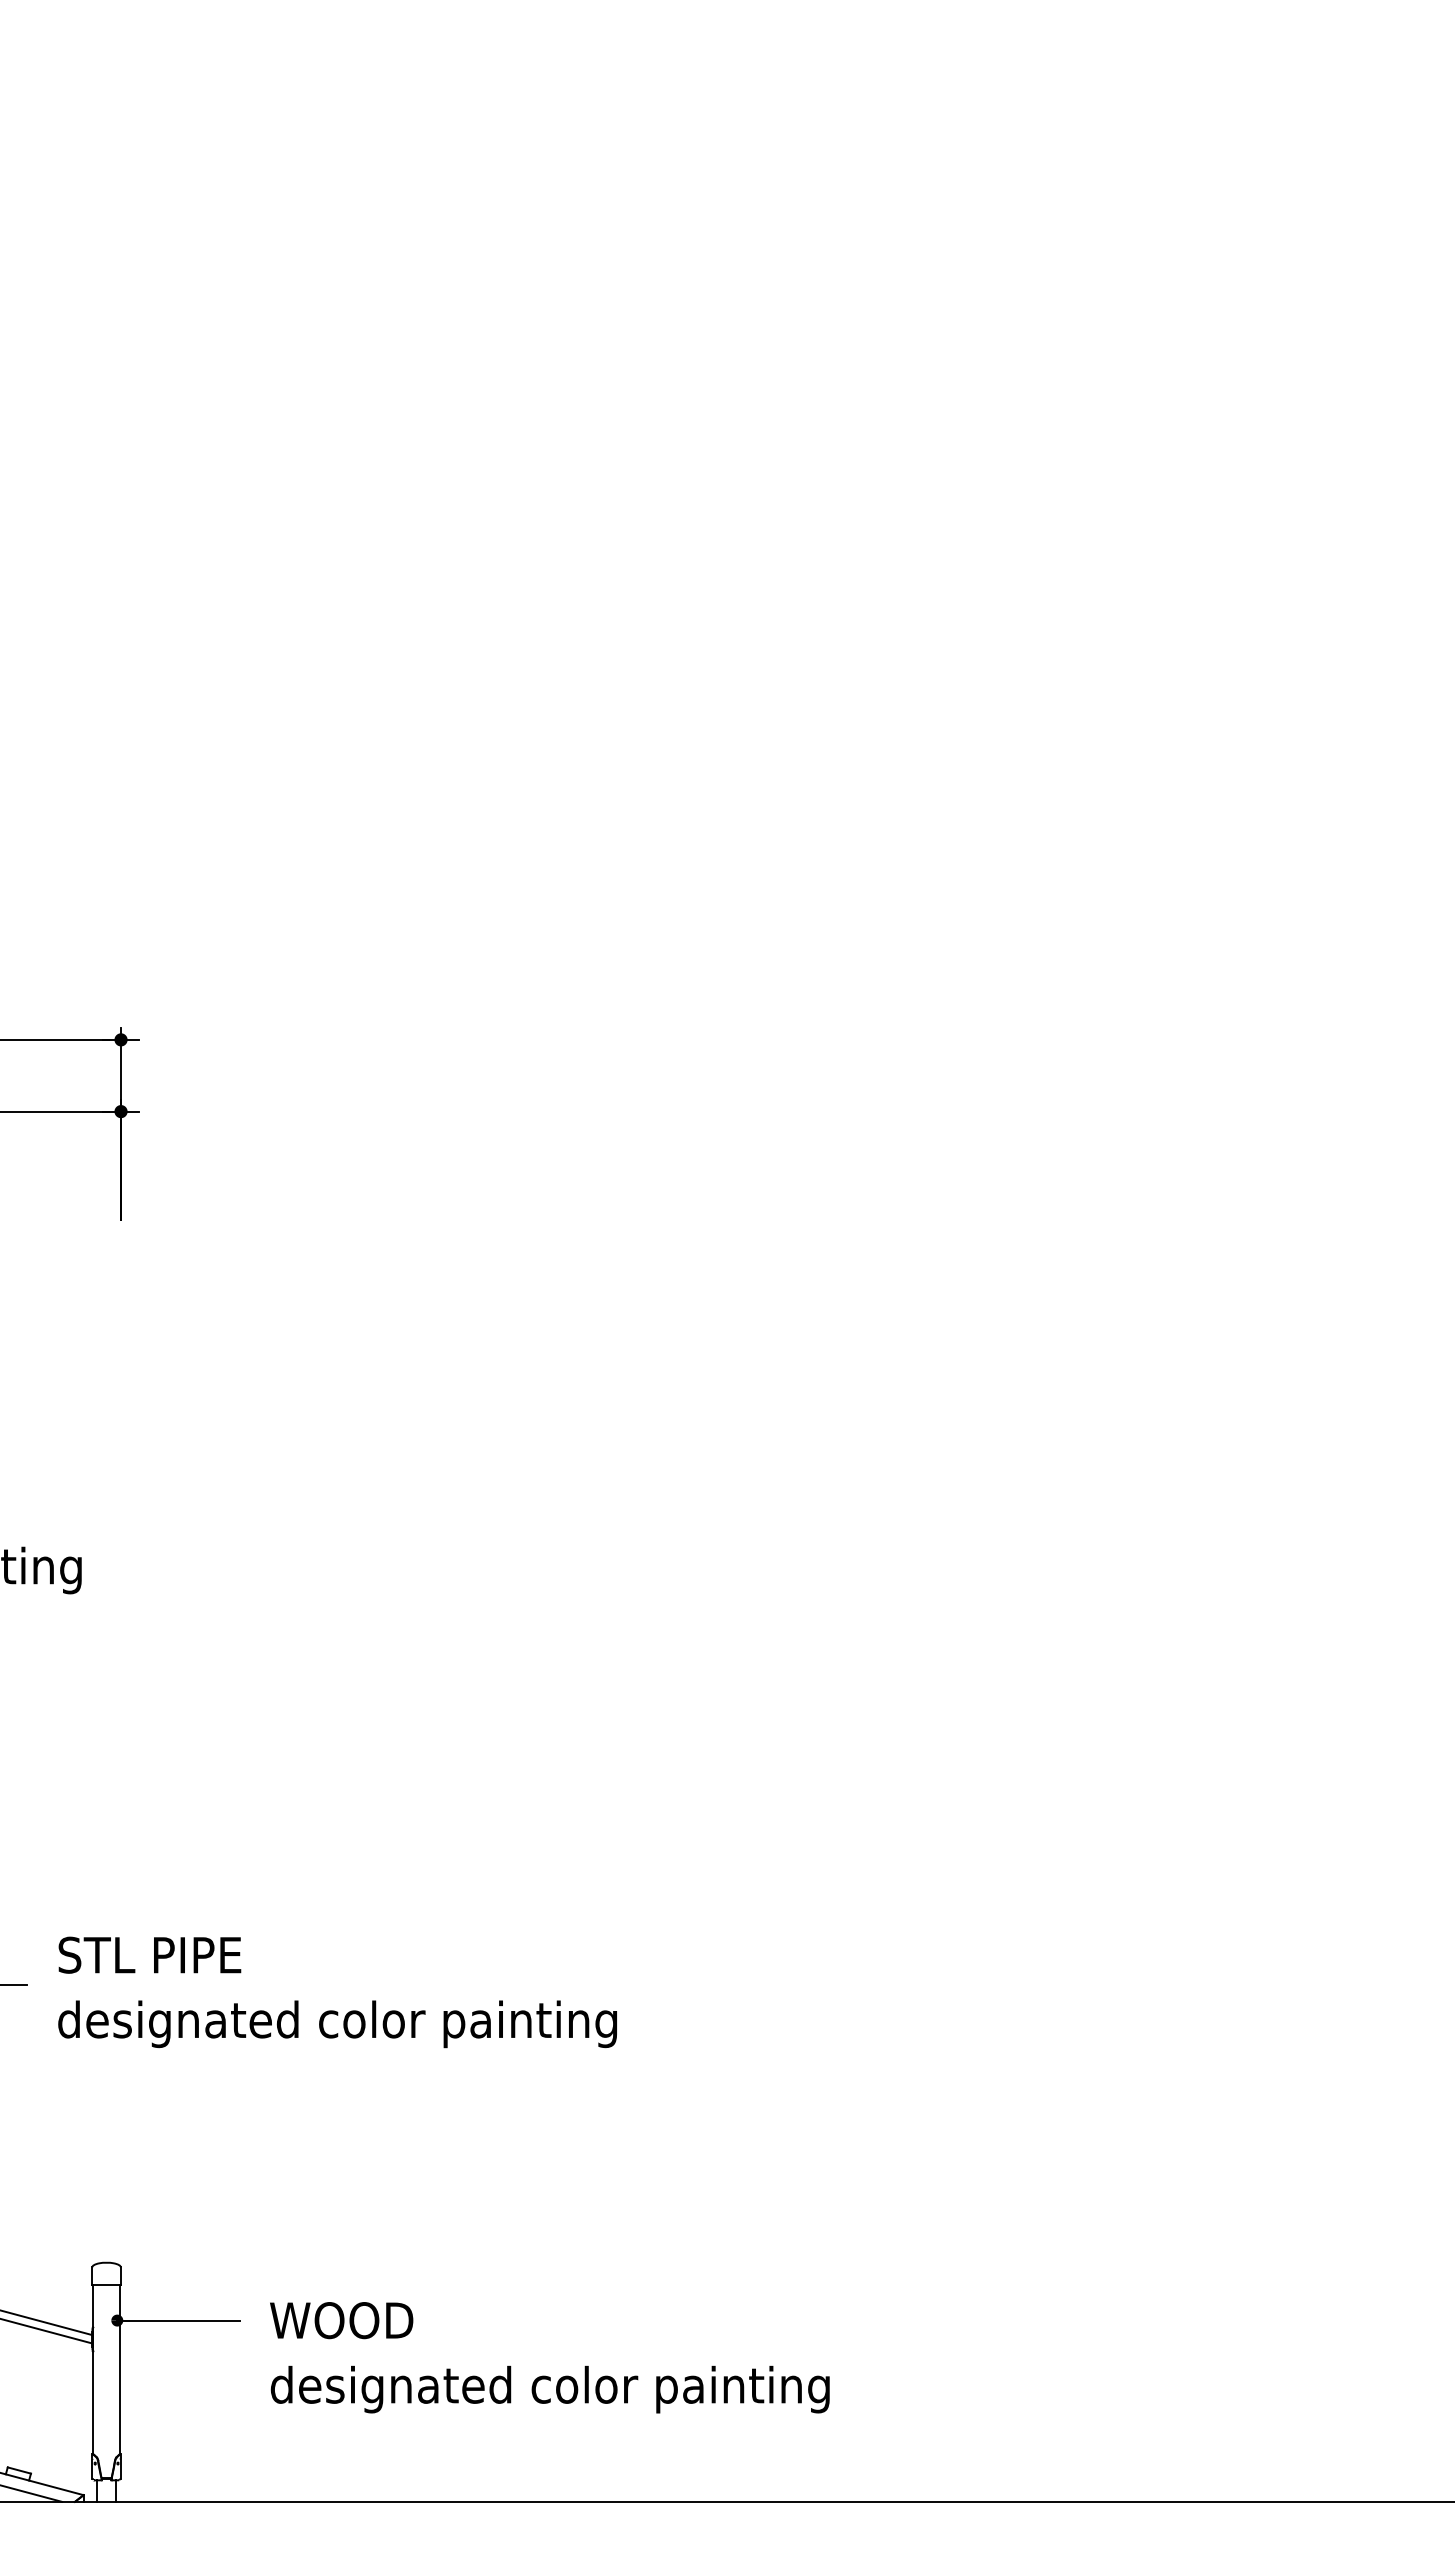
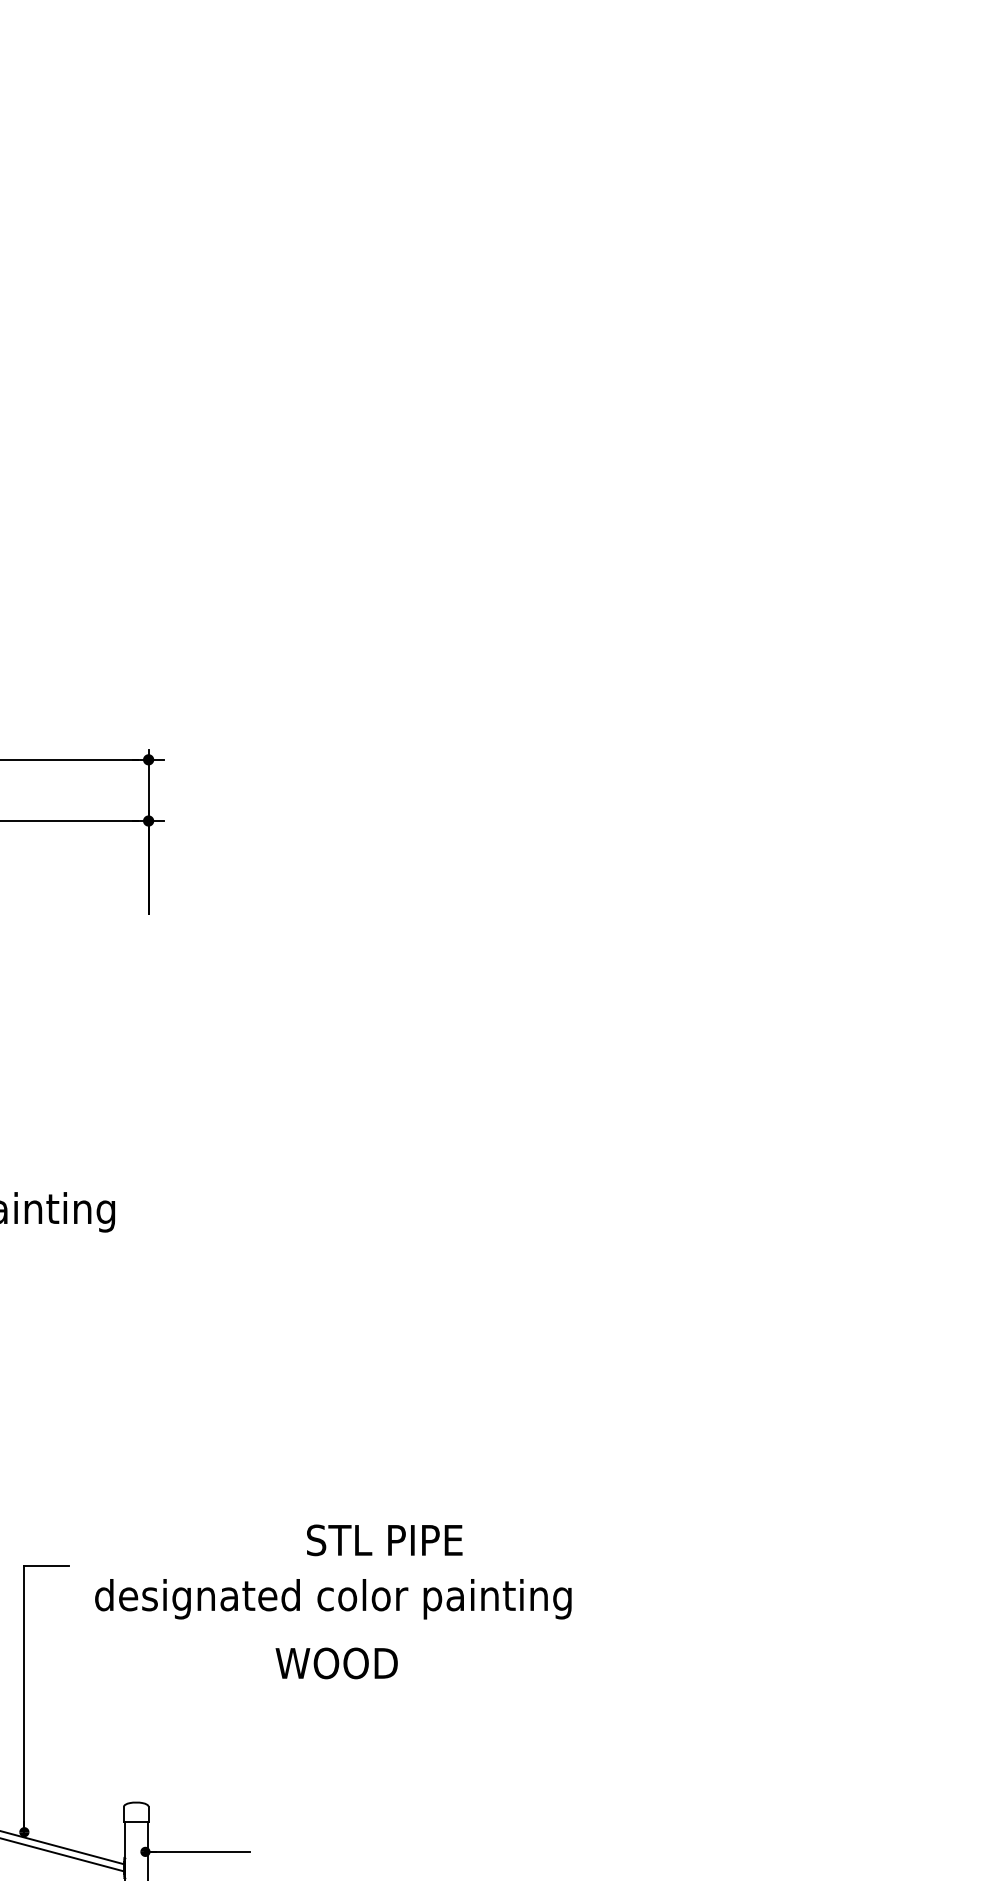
text: (149, 1954) -> (384, 1539), moved
text: (341, 2320) -> (336, 1663), moved

